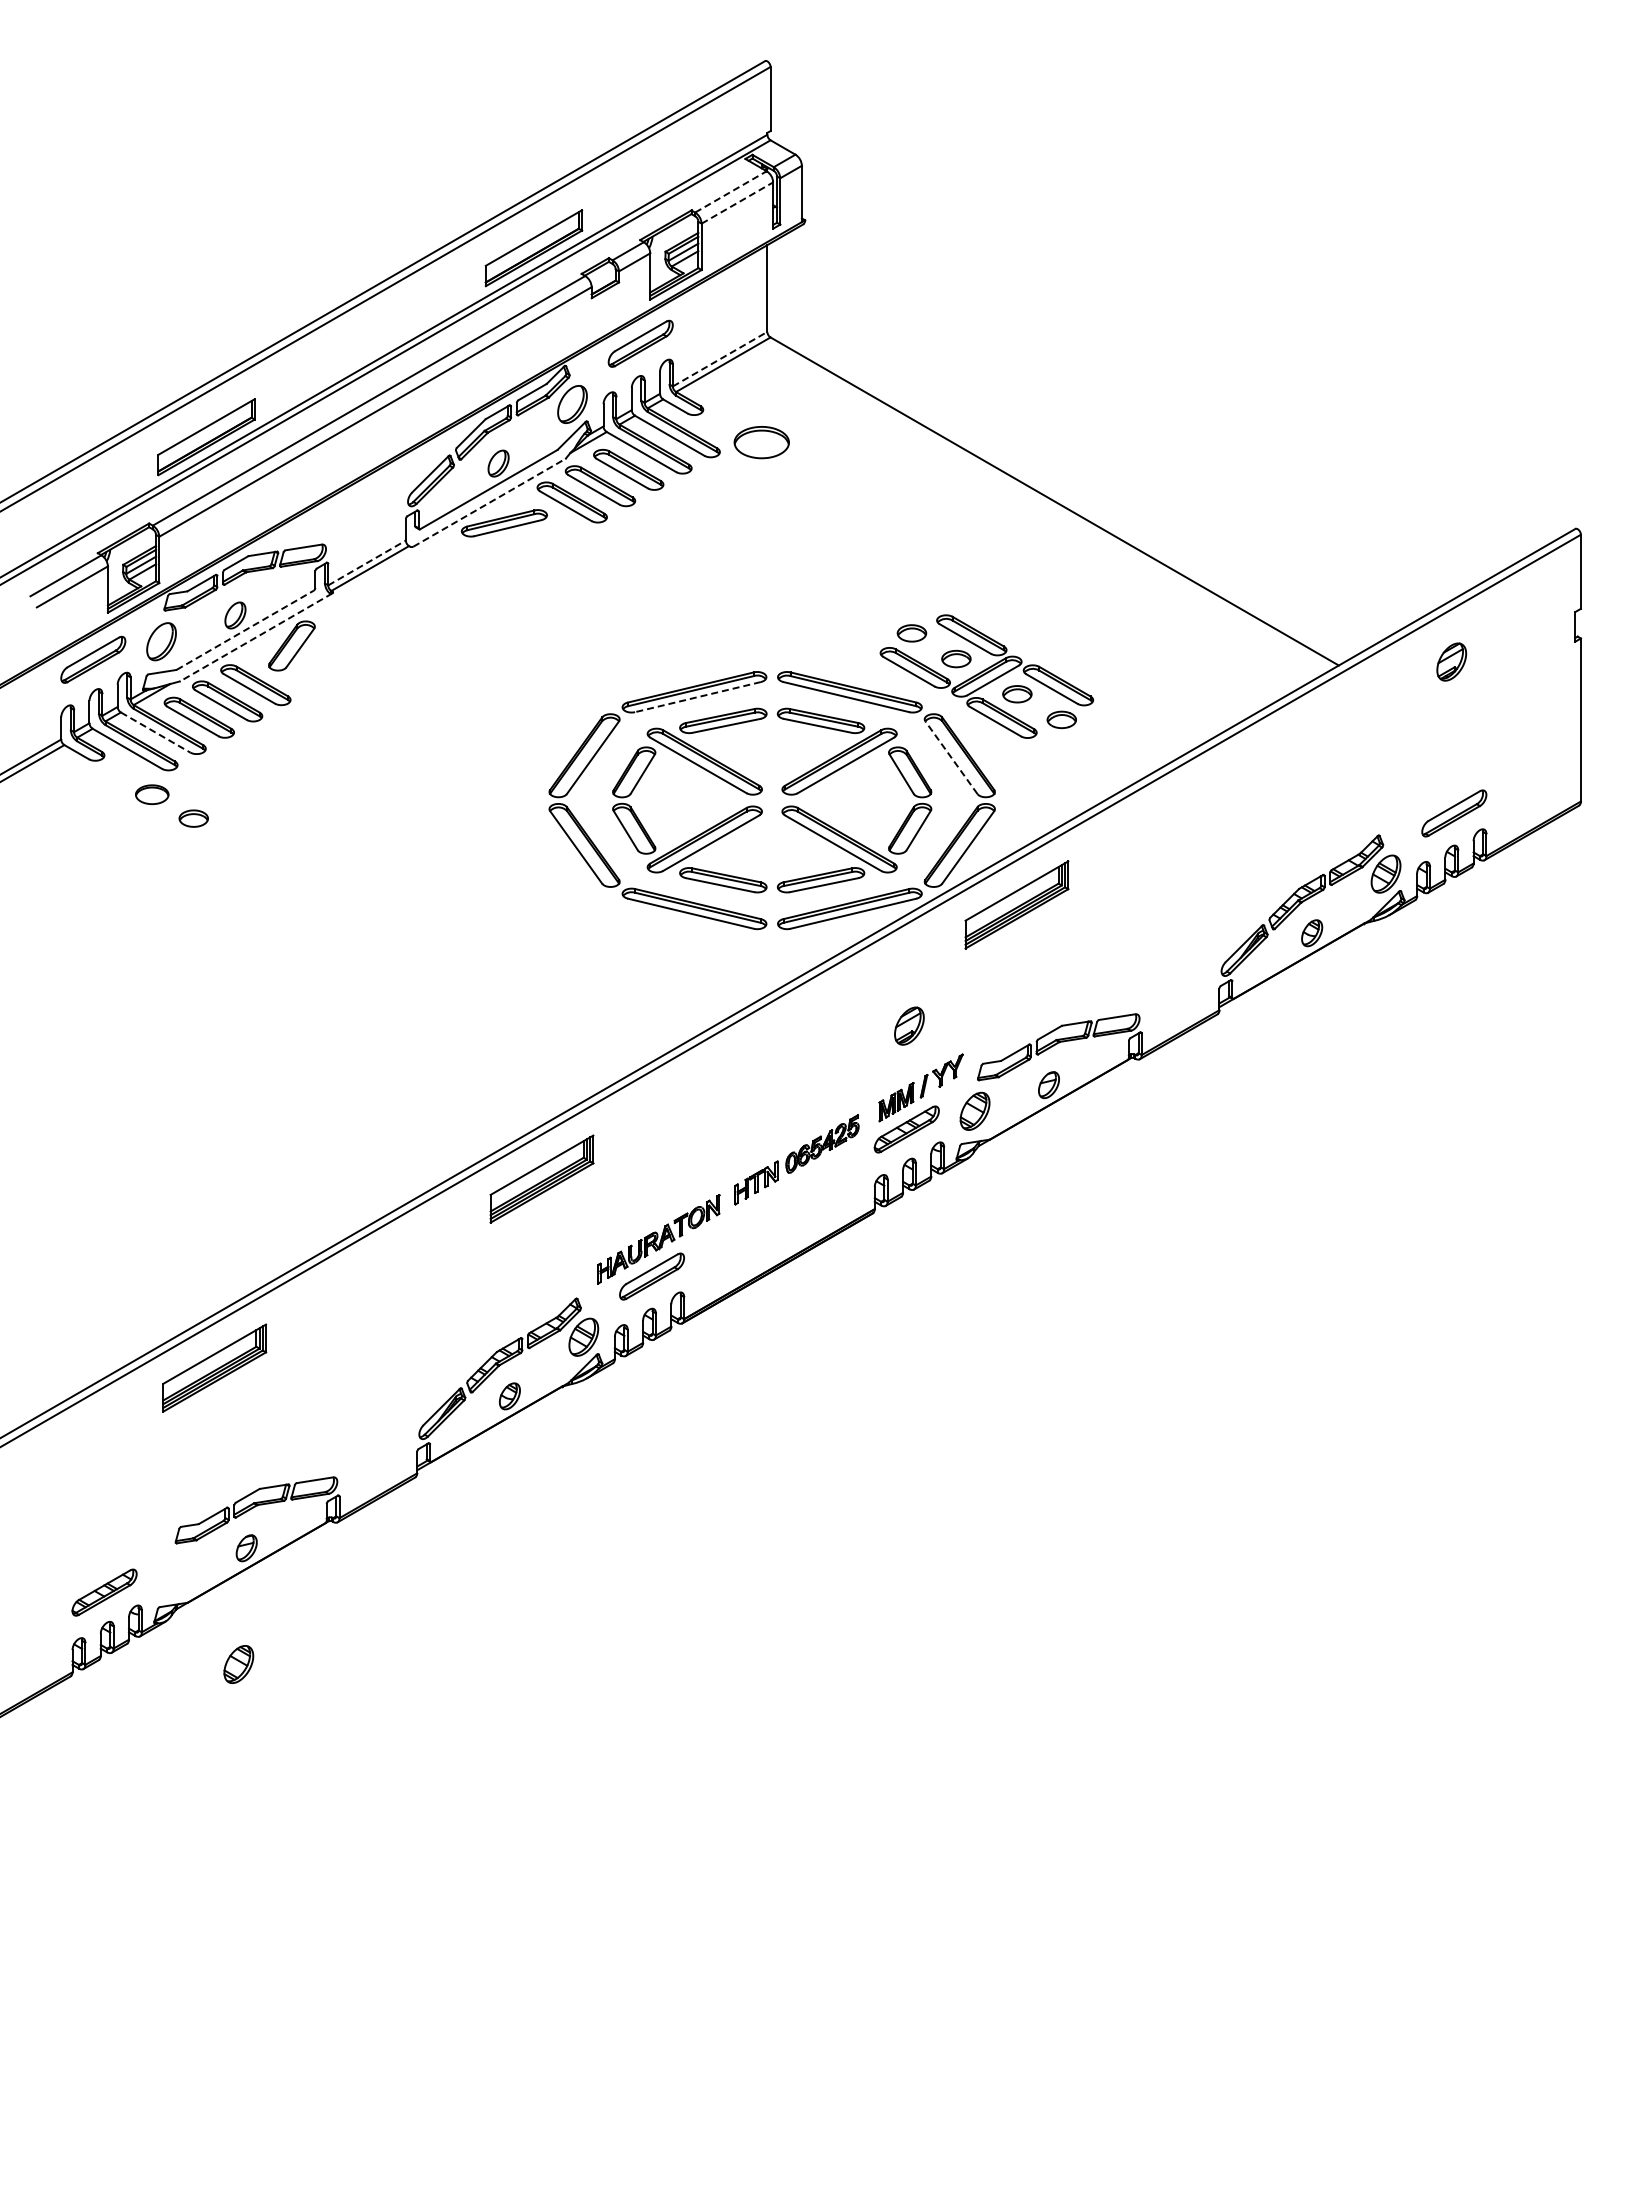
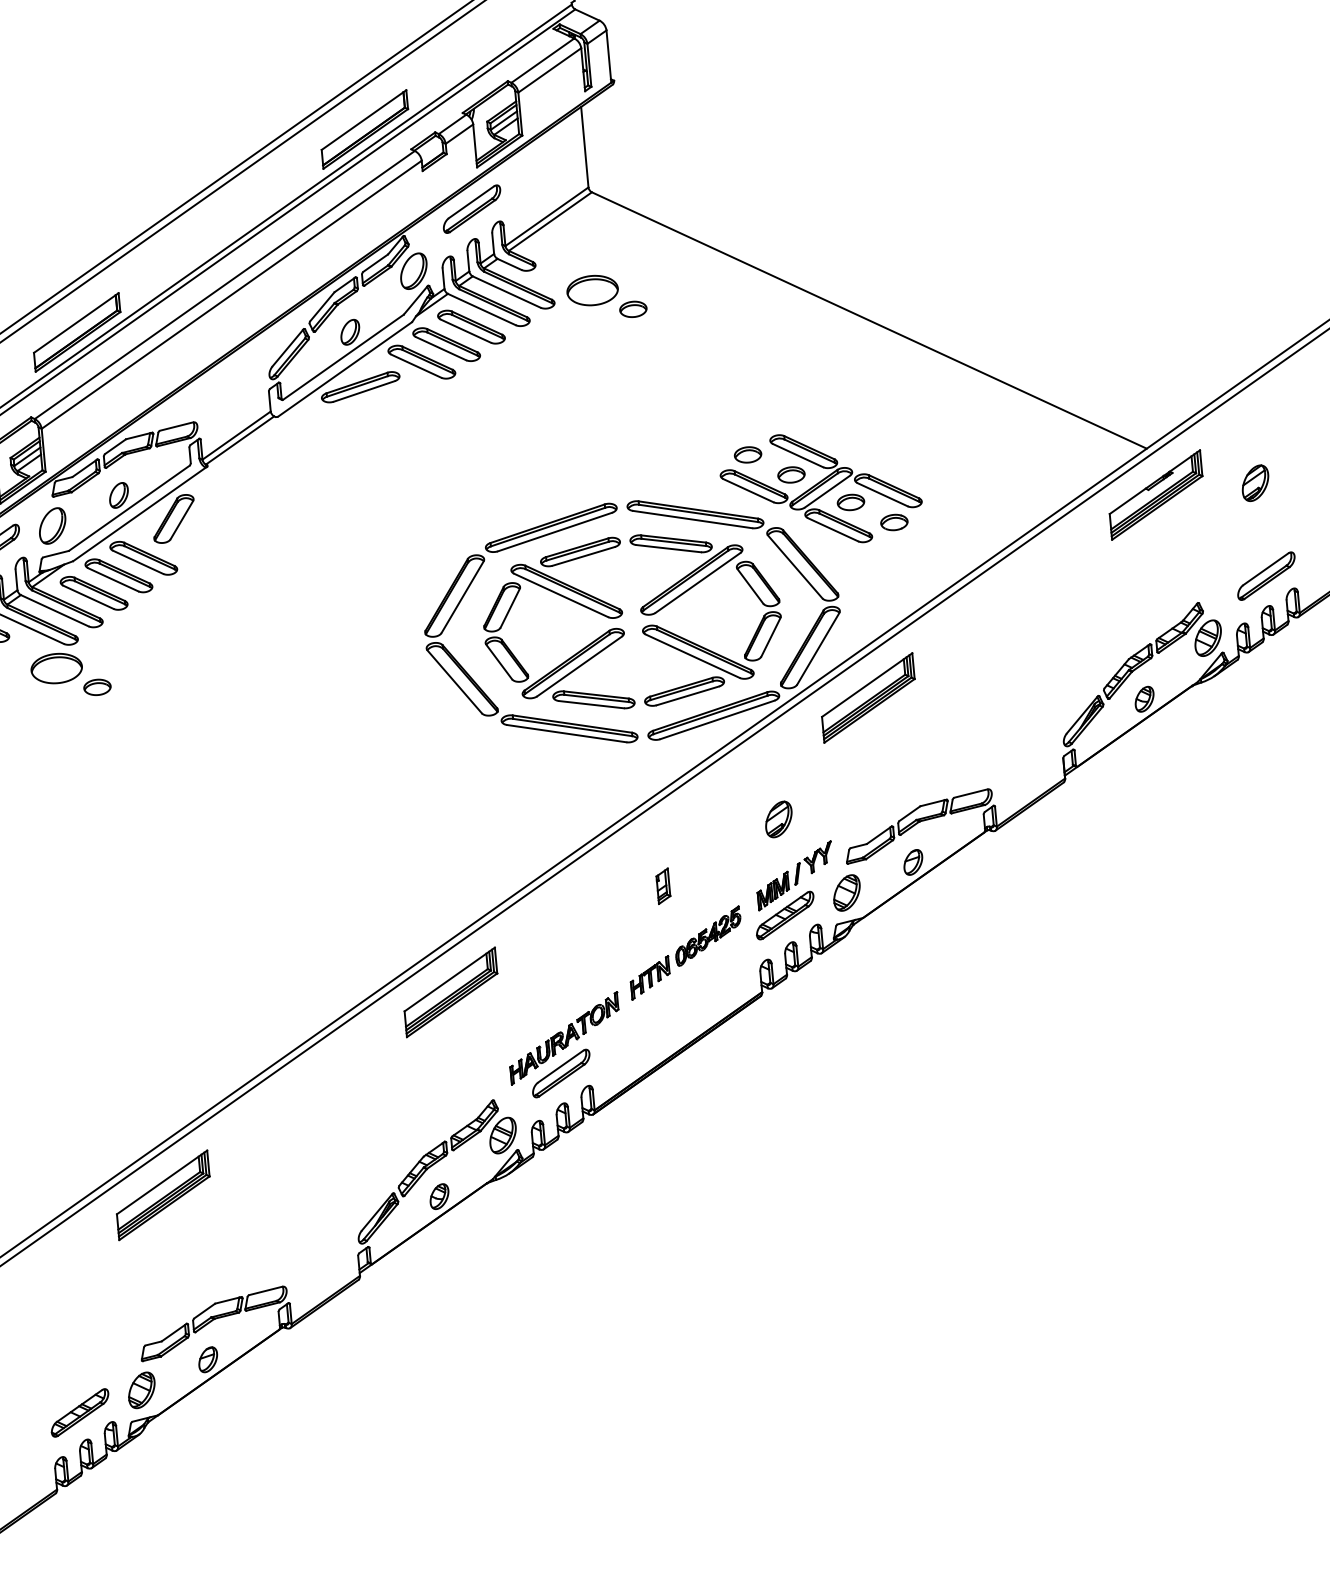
line: (731, 191) -> (543, 60), dashed -> solid
line: (737, 202) -> (549, 69), dashed -> solid
line: (720, 359) -> (547, 217), dashed -> solid
part: (803, 466) -> (633, 309), added
line: (489, 502) -> (345, 369), dashed -> solid
line: (367, 563) -> (237, 436), dashed -> solid
line: (245, 630) -> (129, 508), dashed -> solid
line: (256, 637) -> (140, 514), dashed -> solid
part: (1451, 661) -> (1255, 482), moved
line: (697, 697) -> (554, 532), dashed -> solid
part: (1343, 715) -> (1155, 494), added
line: (156, 732) -> (55, 610), dashed -> solid
line: (951, 757) -> (795, 566), dashed -> solid
part: (152, 794) -> (57, 668), size x1.67
part: (779, 1085) -> (663, 885), added
part: (238, 1664) -> (141, 1390), moved

